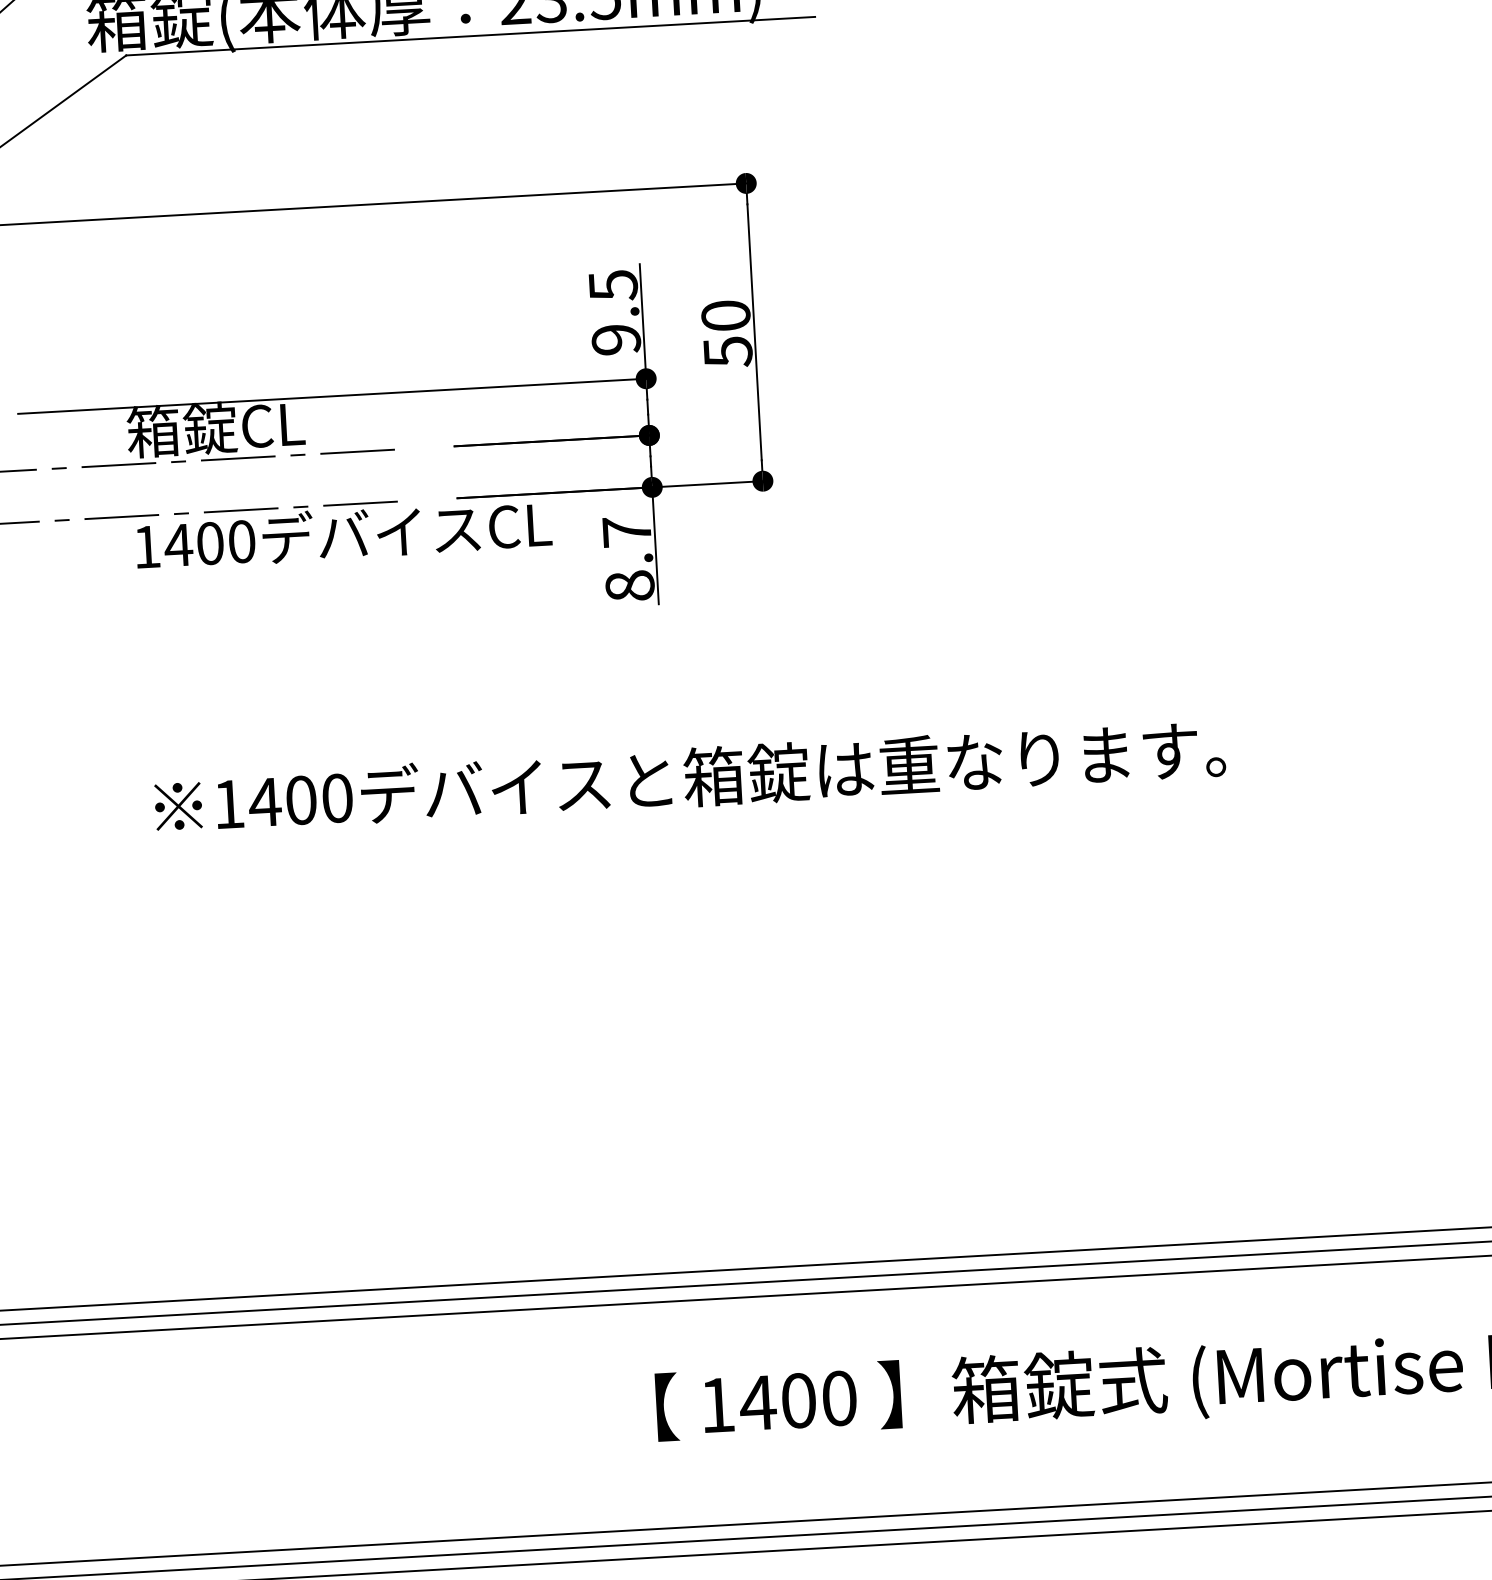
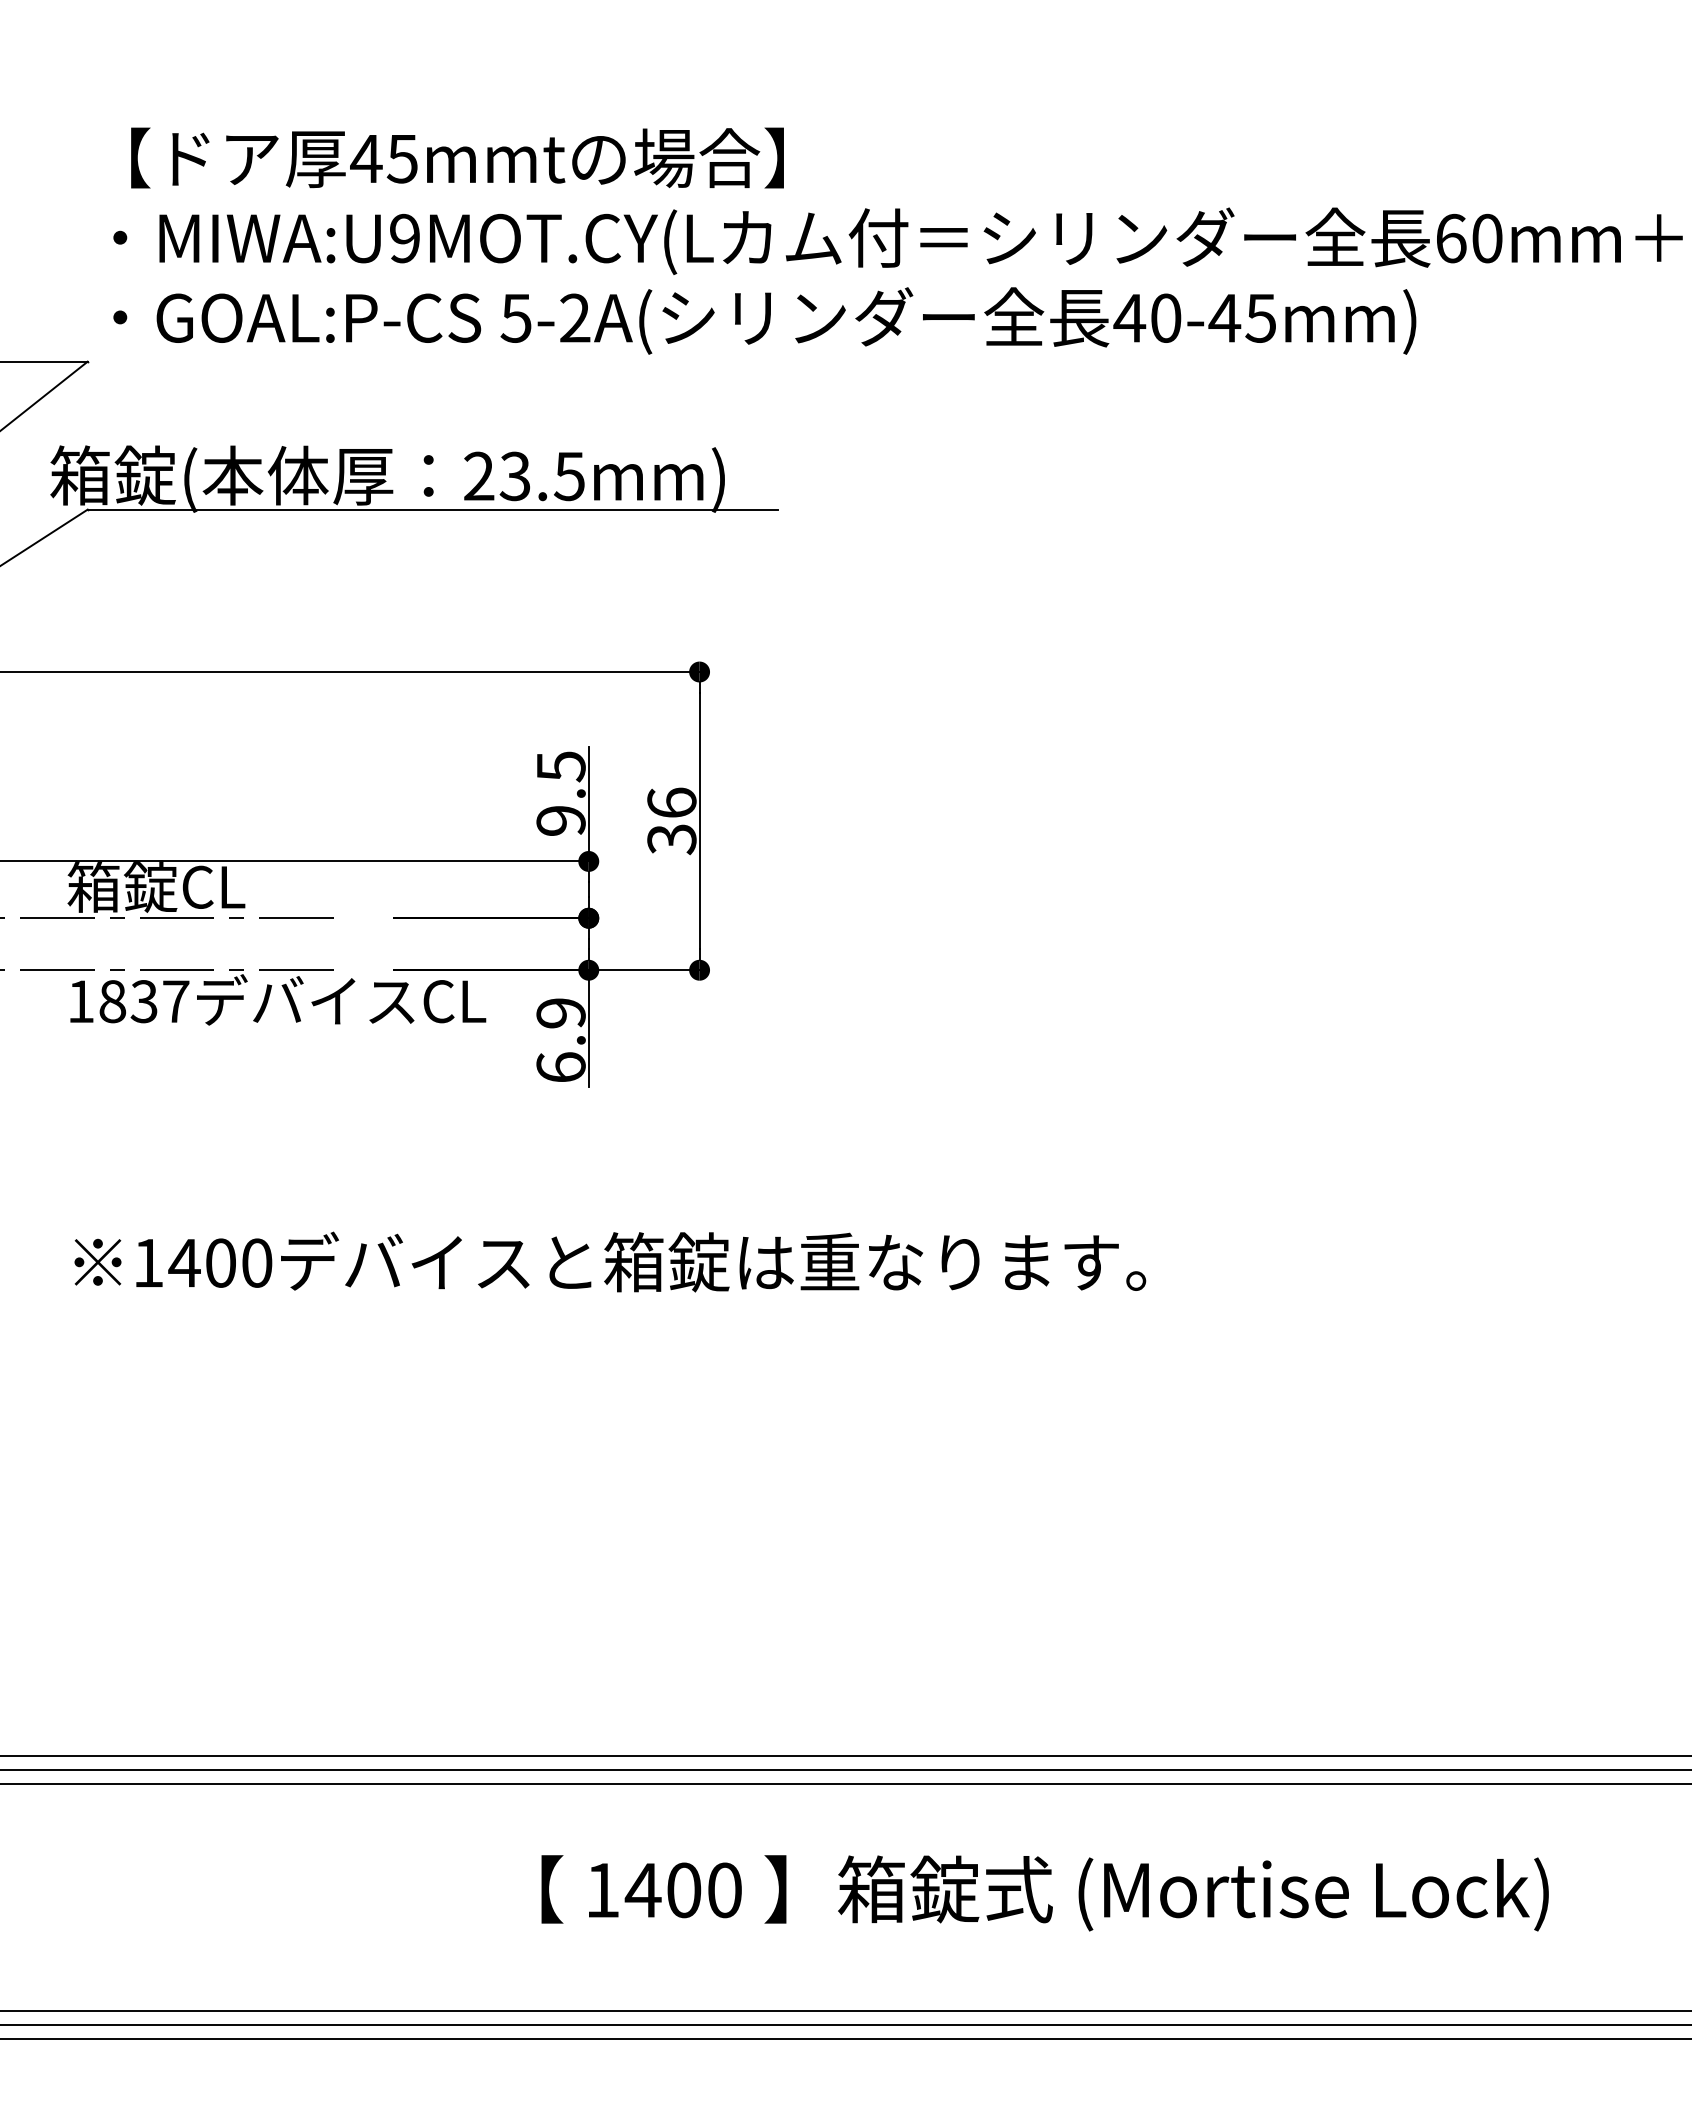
text: (726, 334) -> (671, 821), 50 -> 36
text: (209, 543) -> (143, 1001), 1400 -> 1837
text: (627, 559) -> (560, 1040), 8.7 -> 6.9

